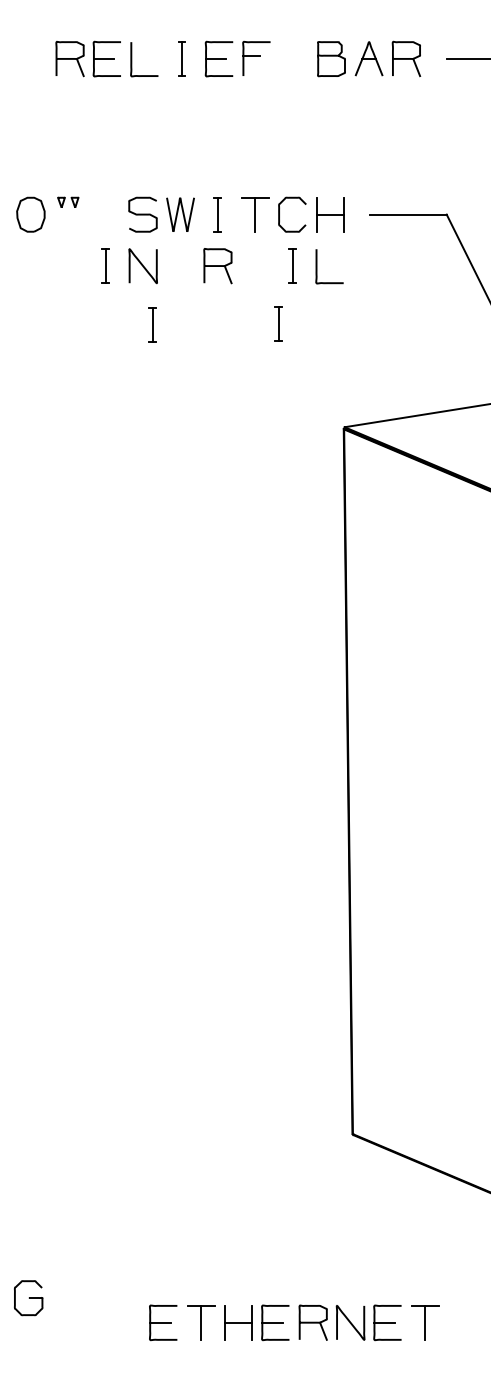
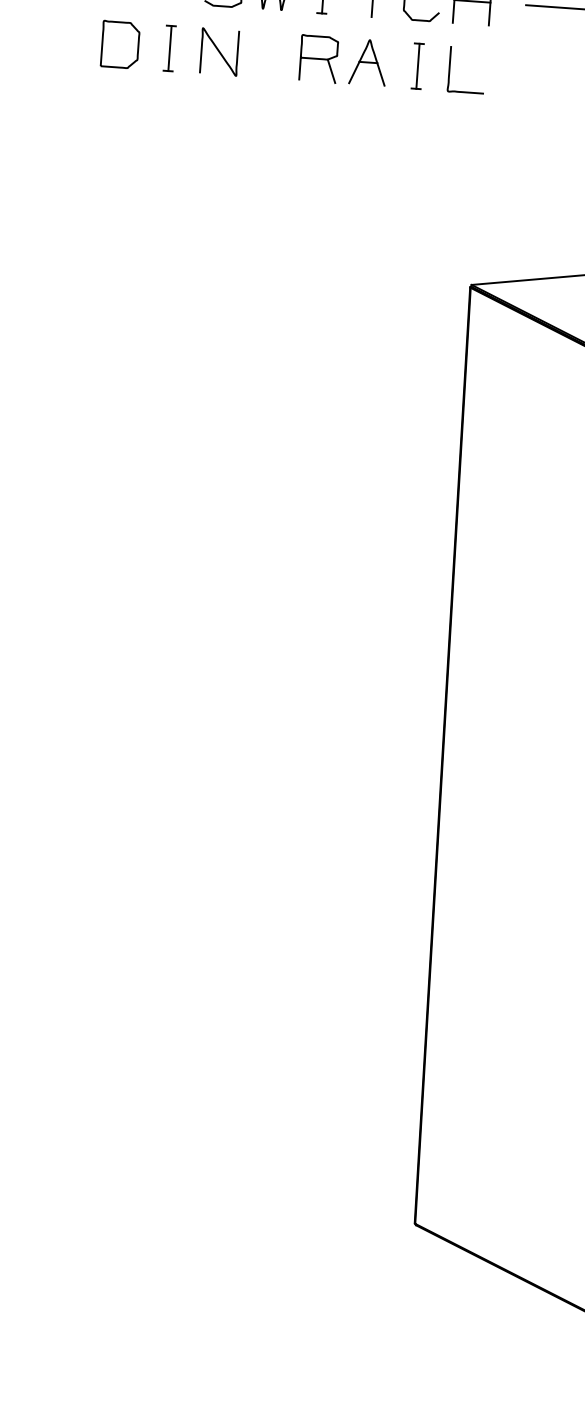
part: (255, 265) -> (368, 61), added
part: (67, 266) -> (119, 45), added
part: (278, 323) -> (393, 140), removed
part: (152, 324) -> (226, 130), removed

